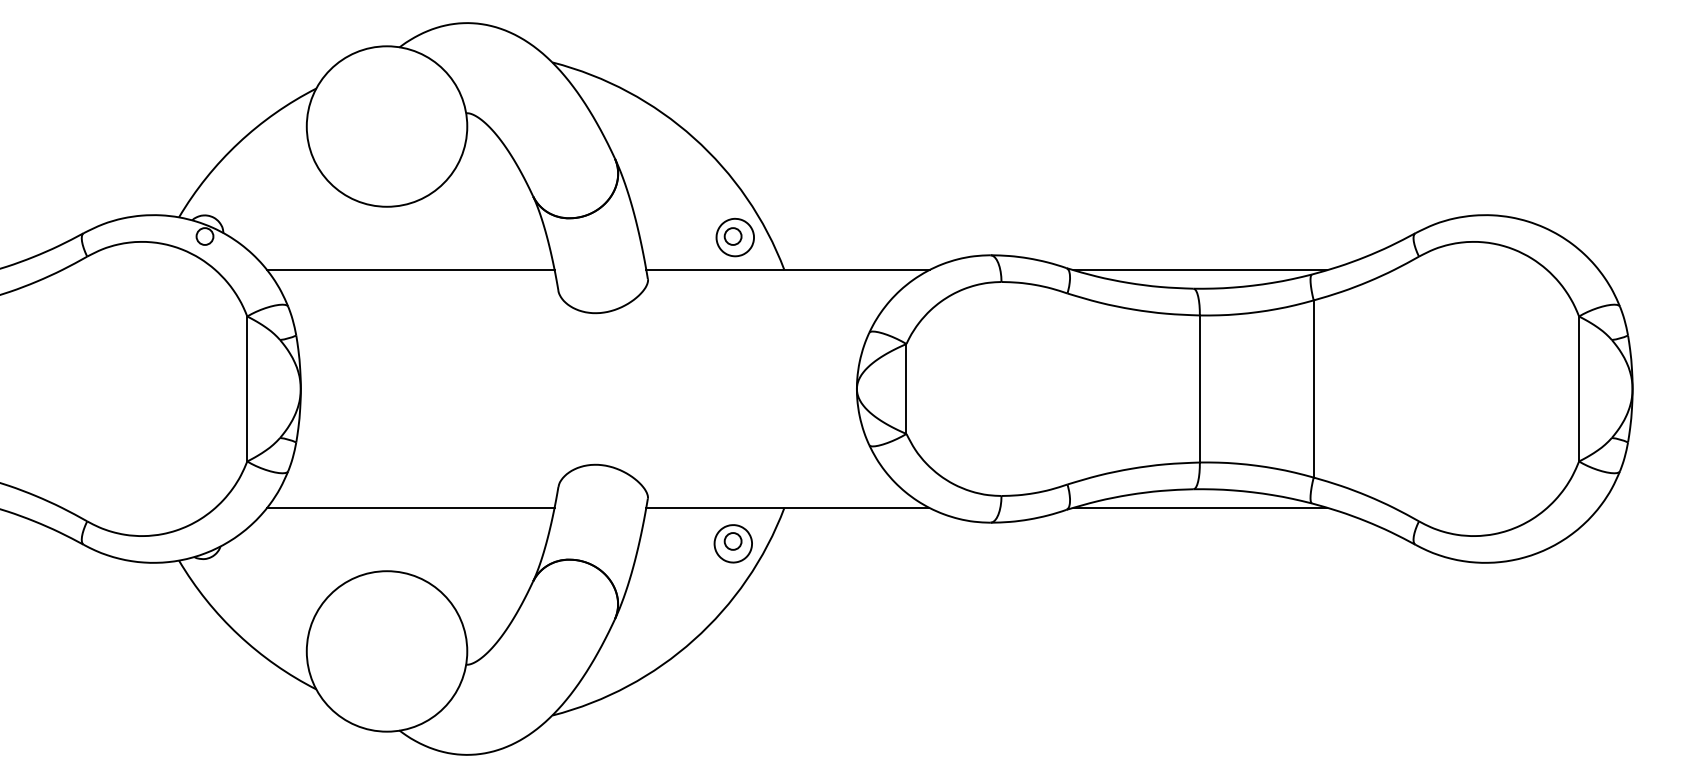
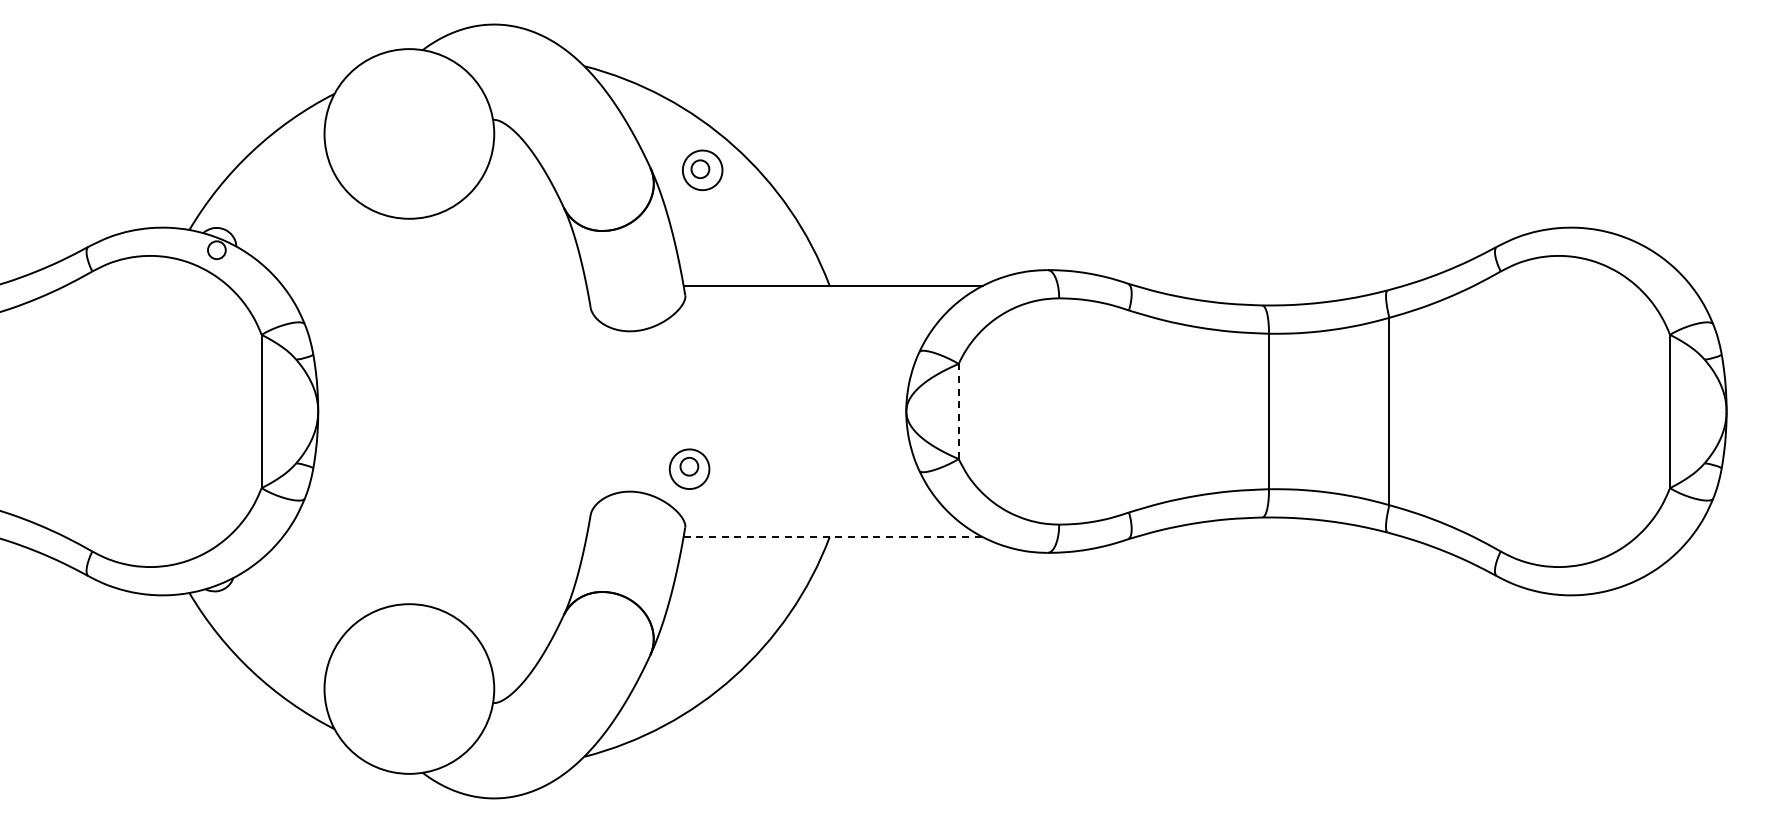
part: (735, 237) -> (702, 170), moved
line: (410, 269) -> (434, 285), removed
line: (1200, 269) -> (1269, 285), removed
line: (906, 389) -> (958, 411), solid -> dashed
line: (410, 508) -> (434, 537), removed
line: (788, 508) -> (833, 537), solid -> dashed
line: (1200, 508) -> (1269, 537), removed
part: (733, 543) -> (689, 468), moved

